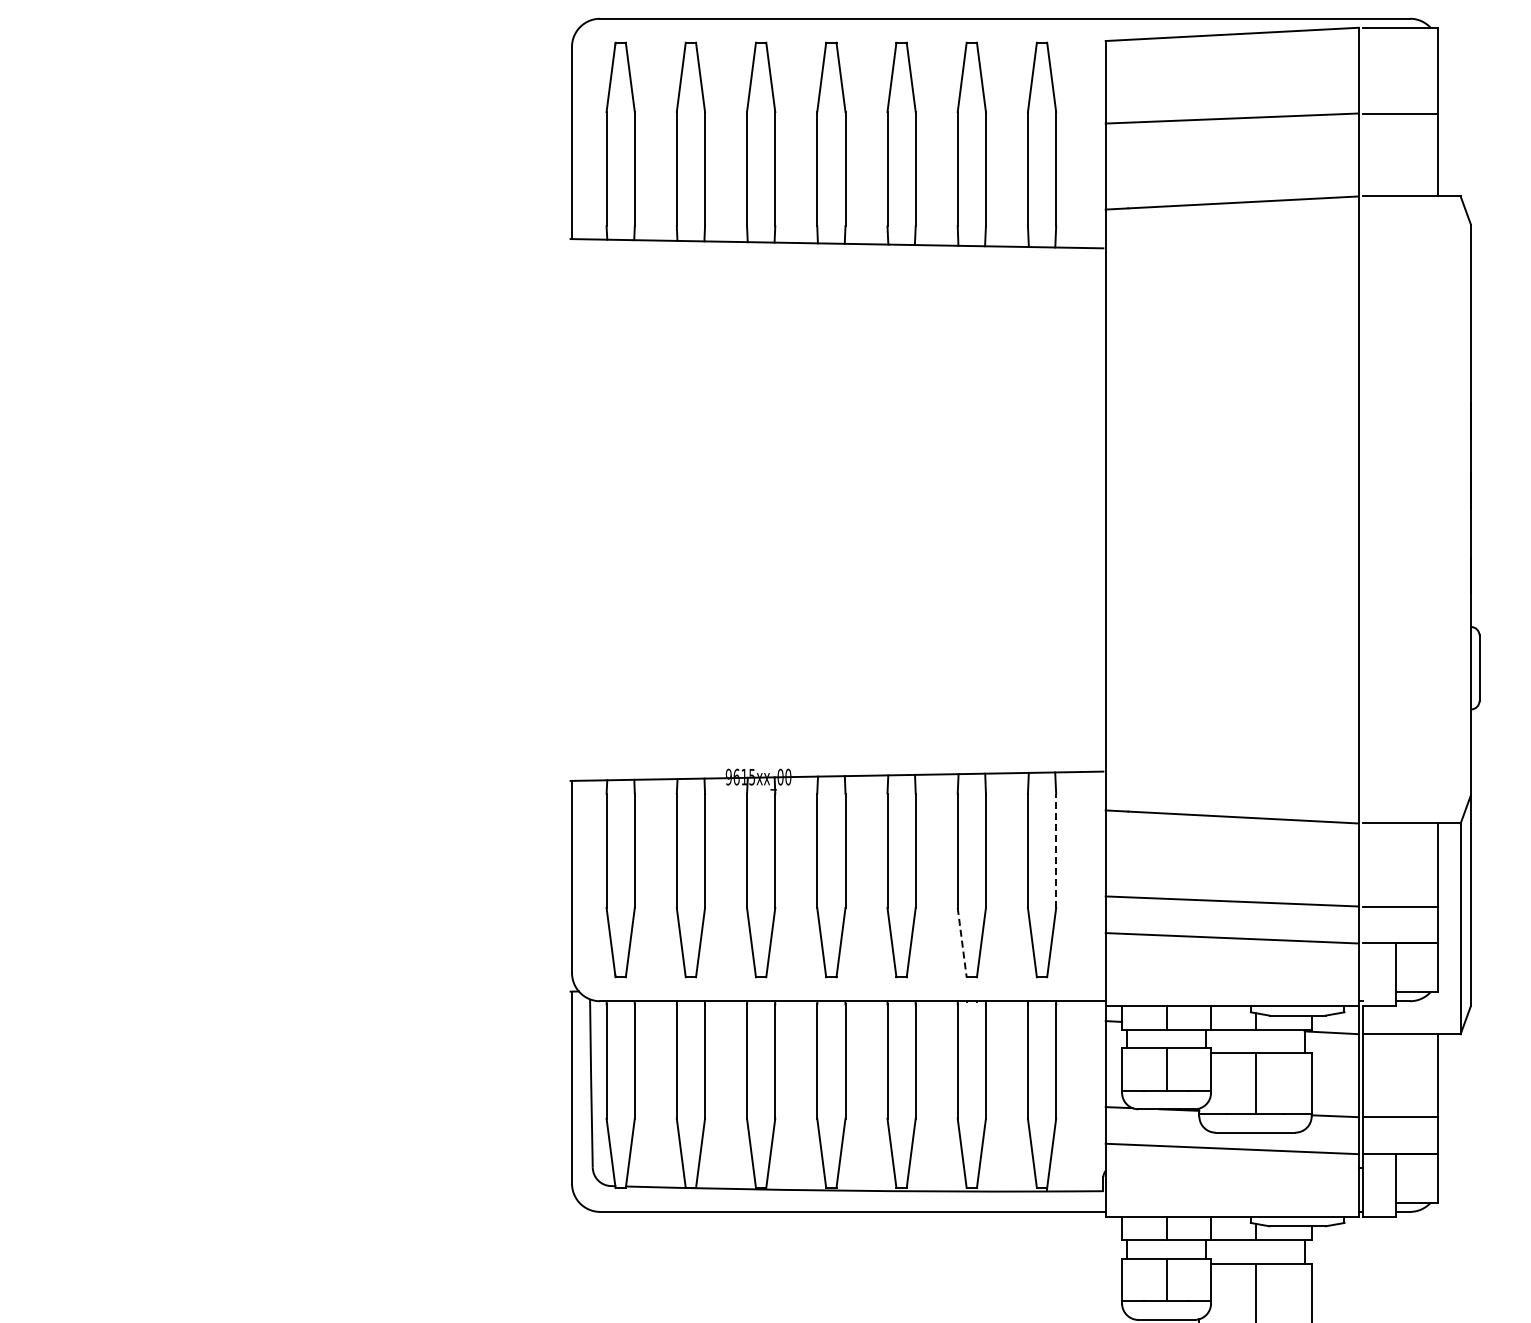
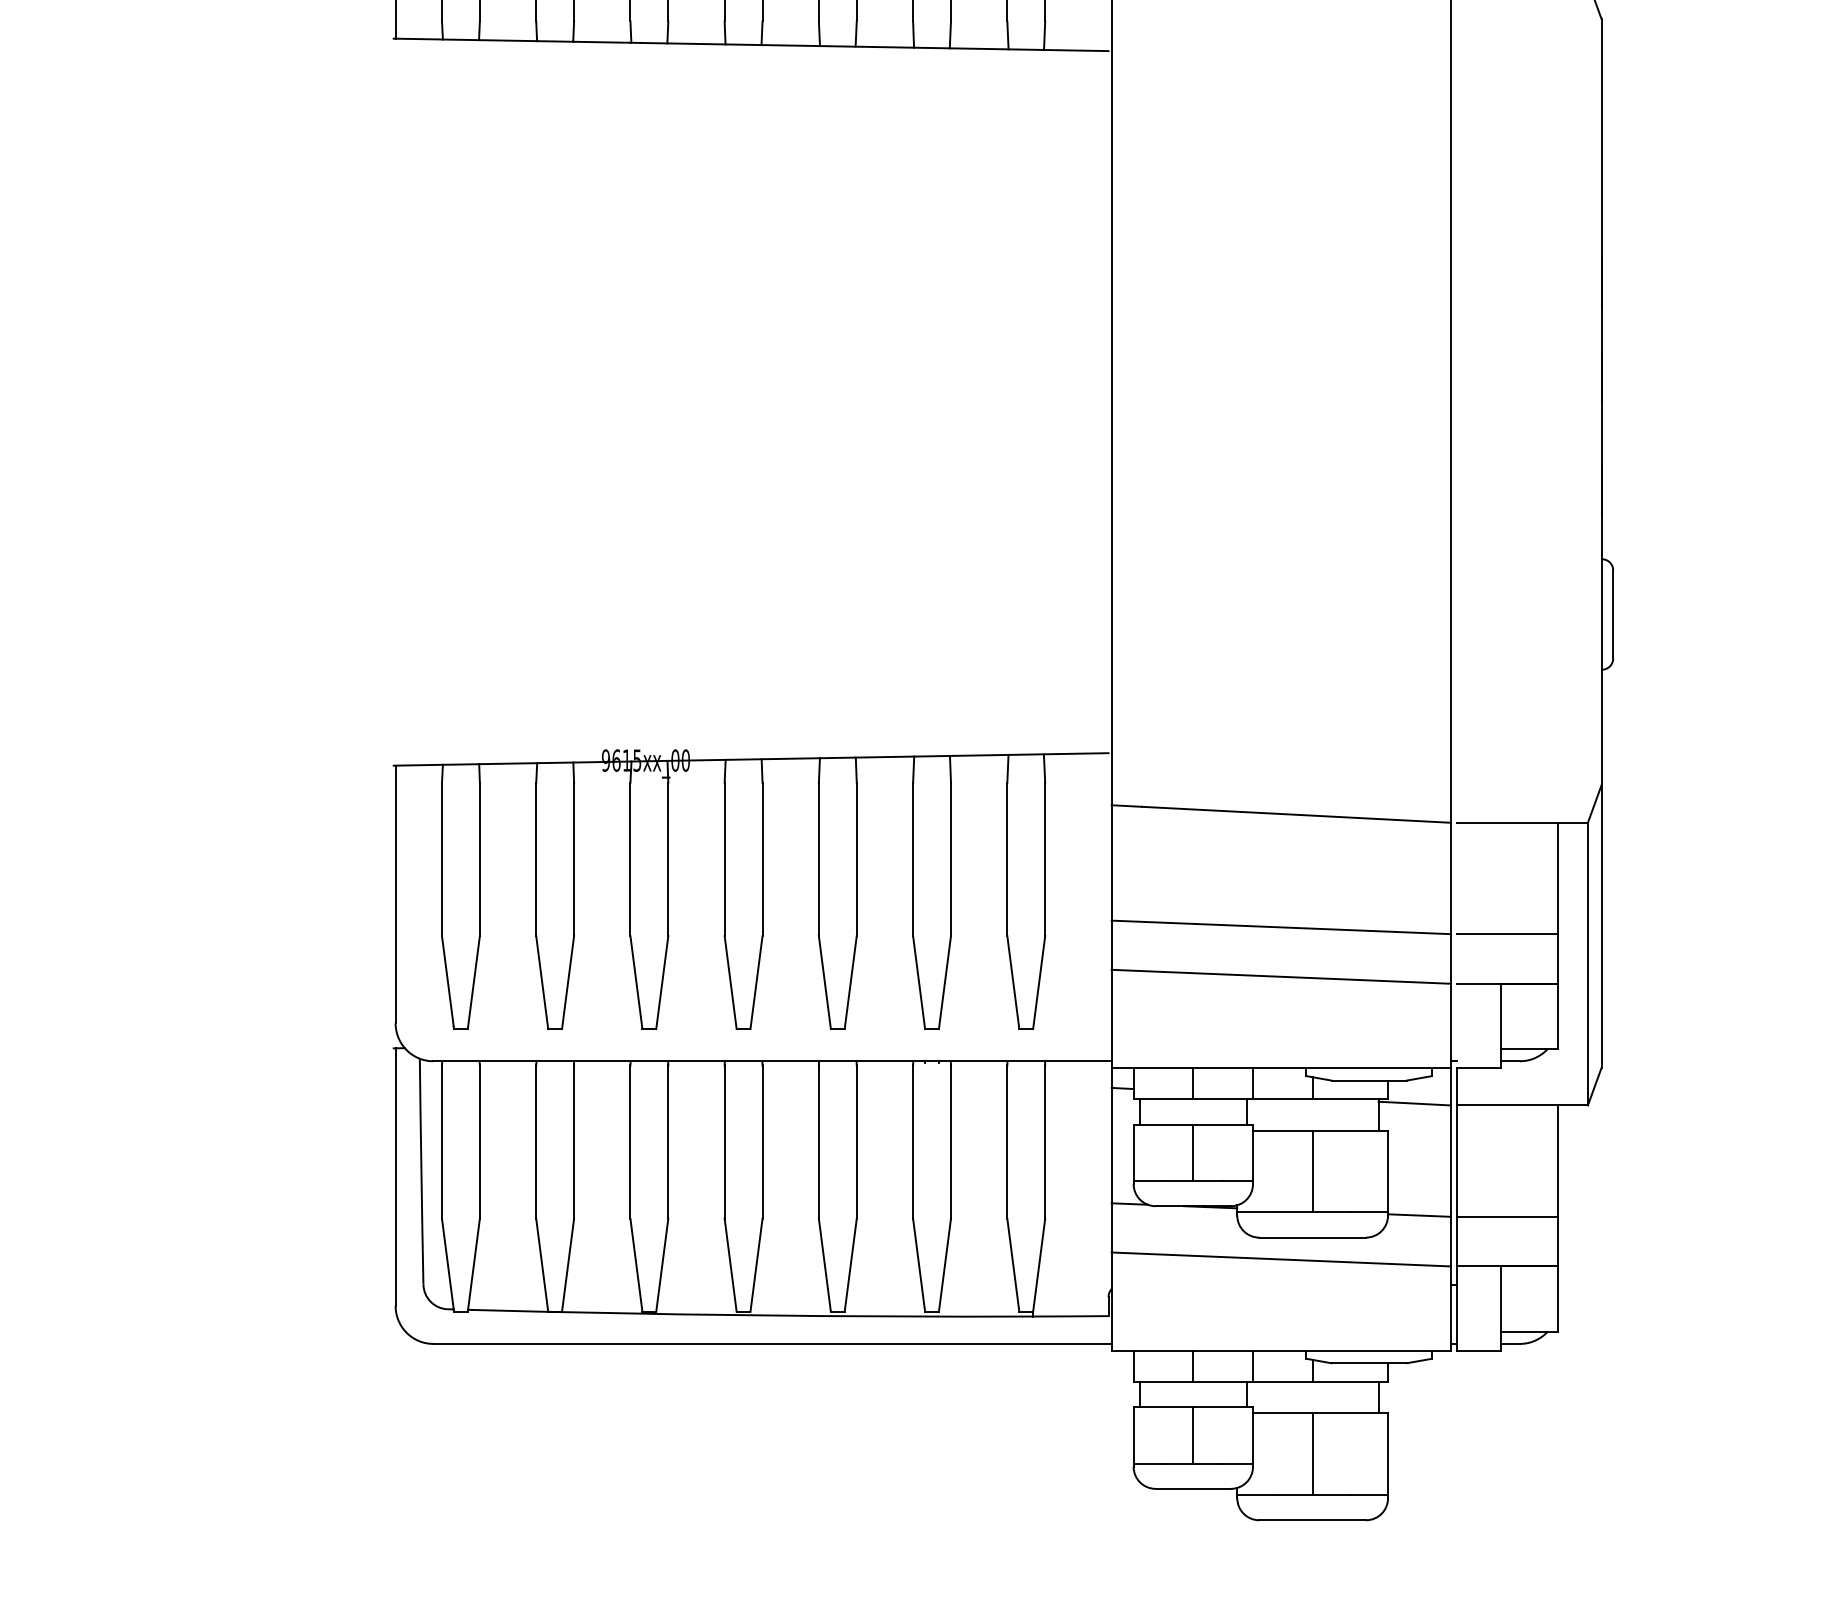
line: (1056, 850) -> (1045, 859), dashed -> solid
line: (962, 942) -> (919, 982), dashed -> solid

